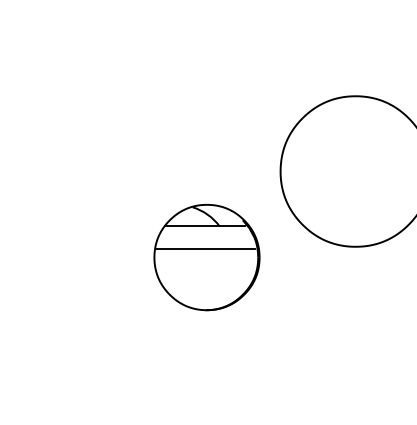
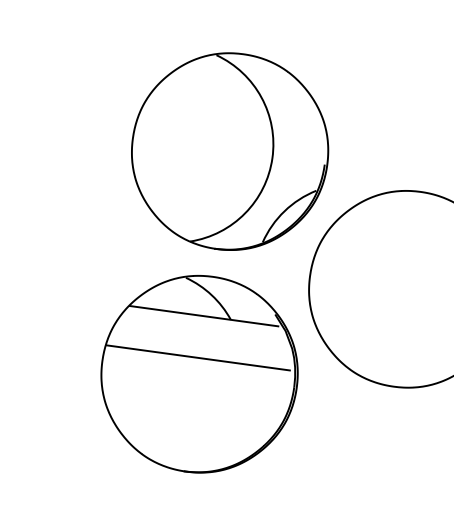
part: (206, 85) -> (229, 151), added
part: (206, 257) -> (198, 374), size x1.43

